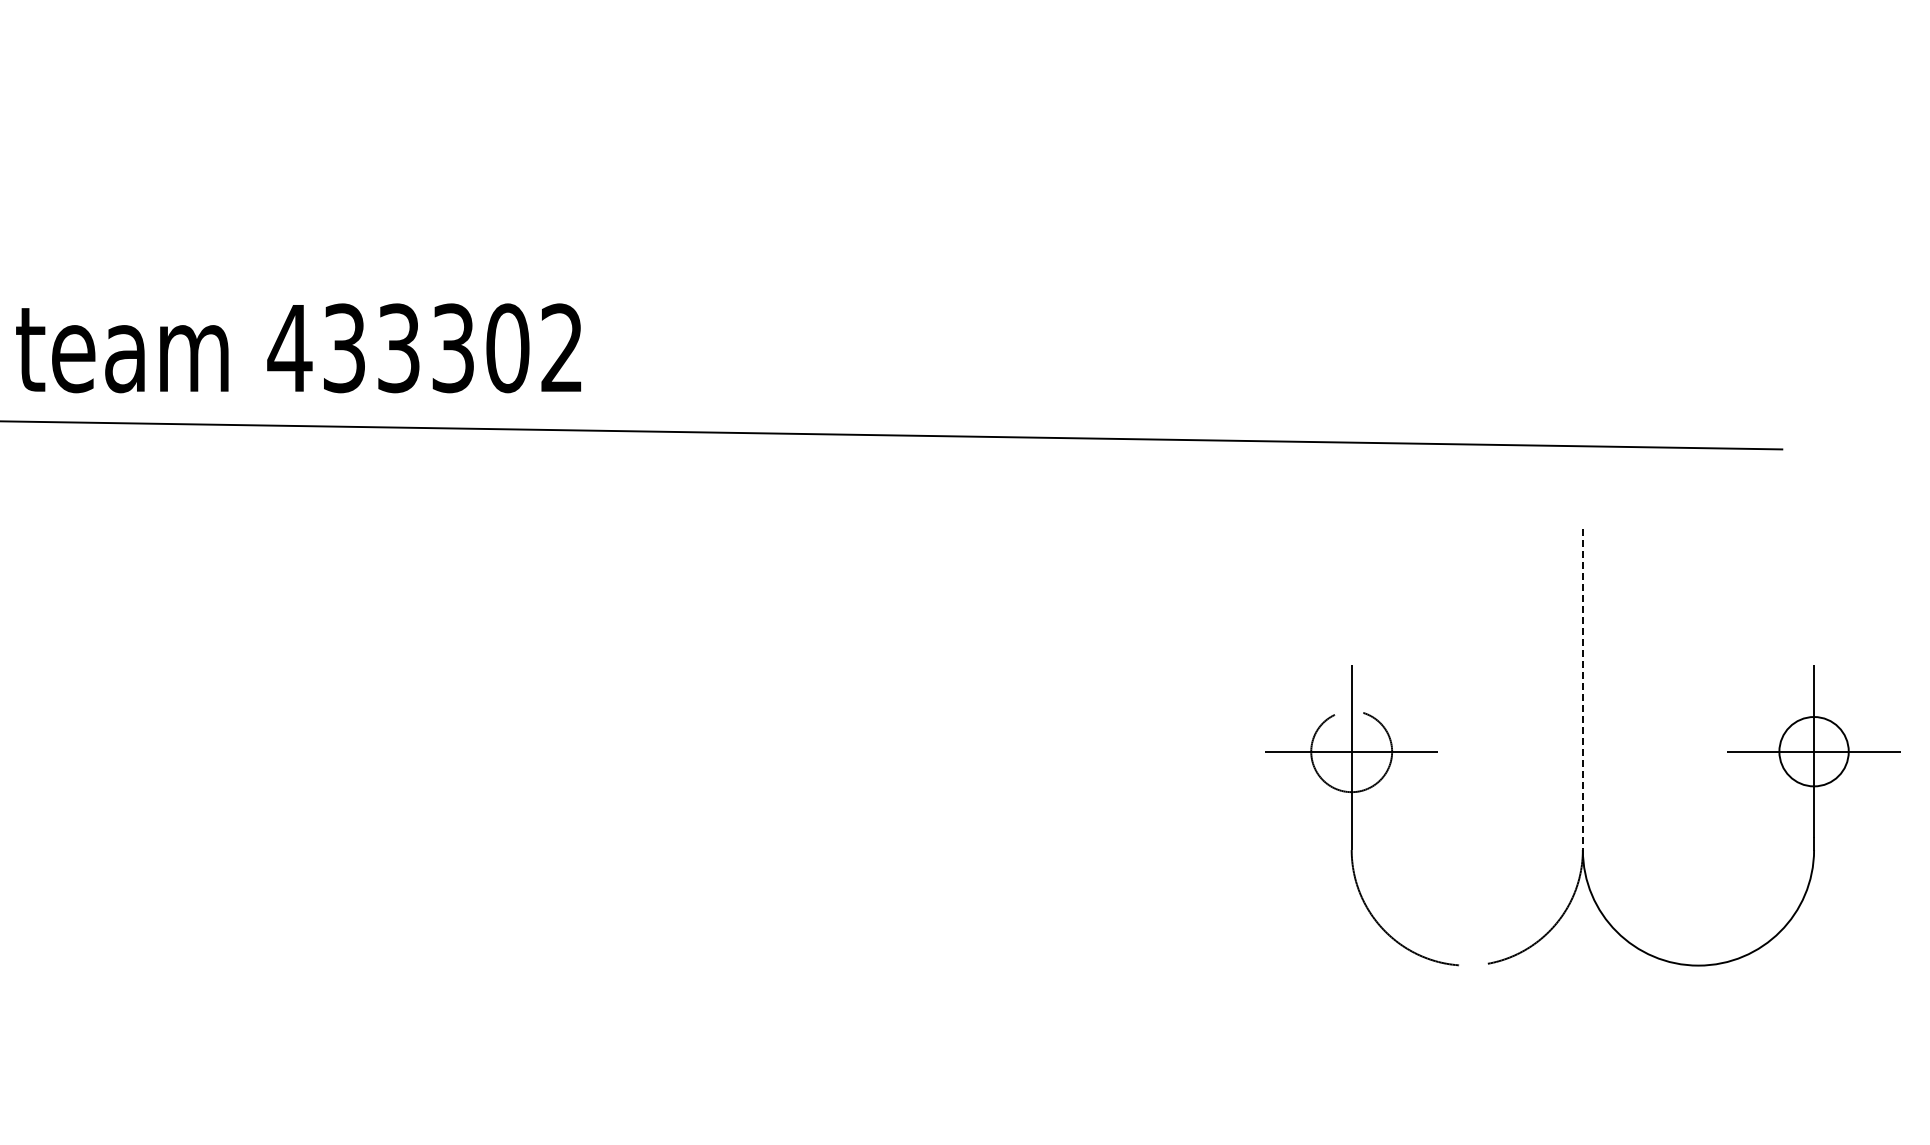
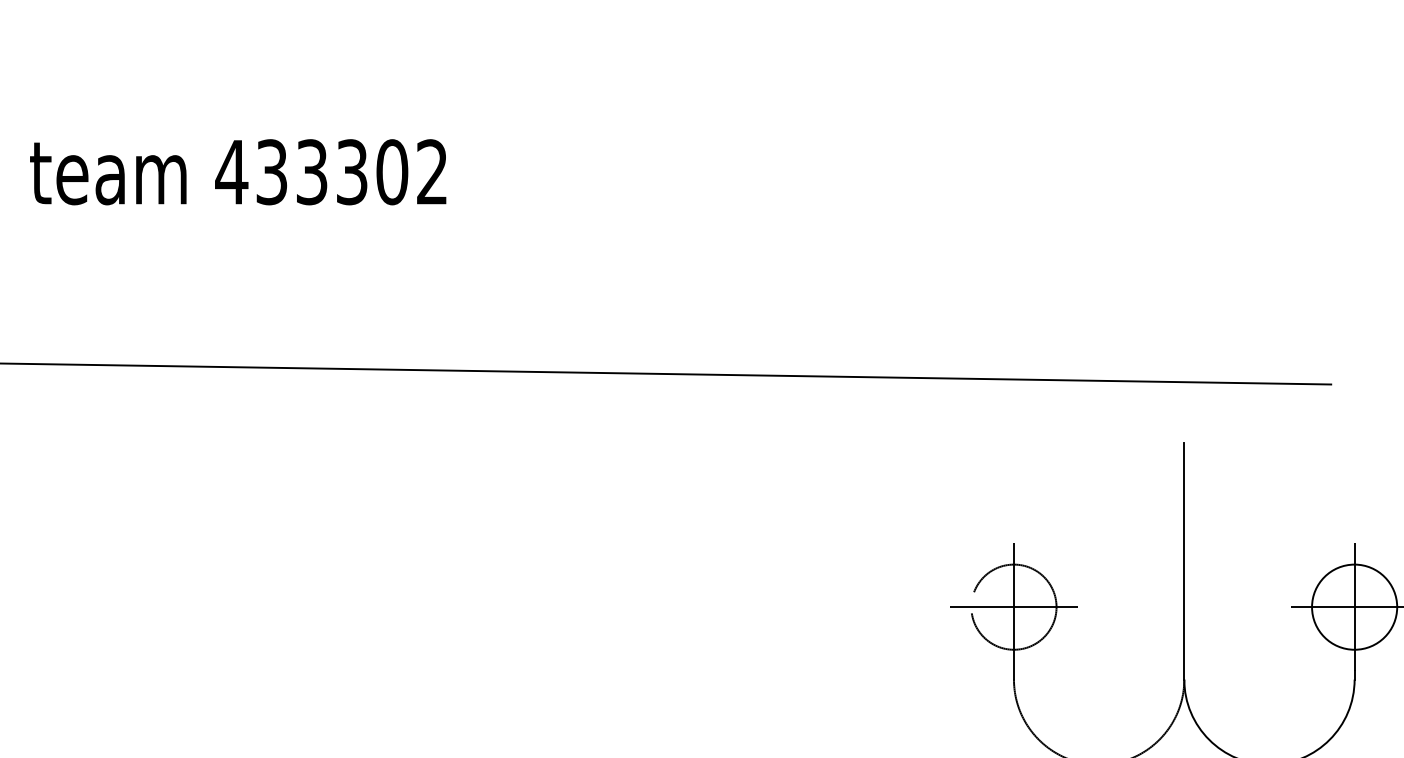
text: (298, 348) -> (238, 172), moved
line: (1582, 690) -> (1184, 562), dashed -> solid
circle: (1351, 751) -> (1013, 607), size x1.43
circle: (1813, 751) -> (1354, 607), size x1.67

